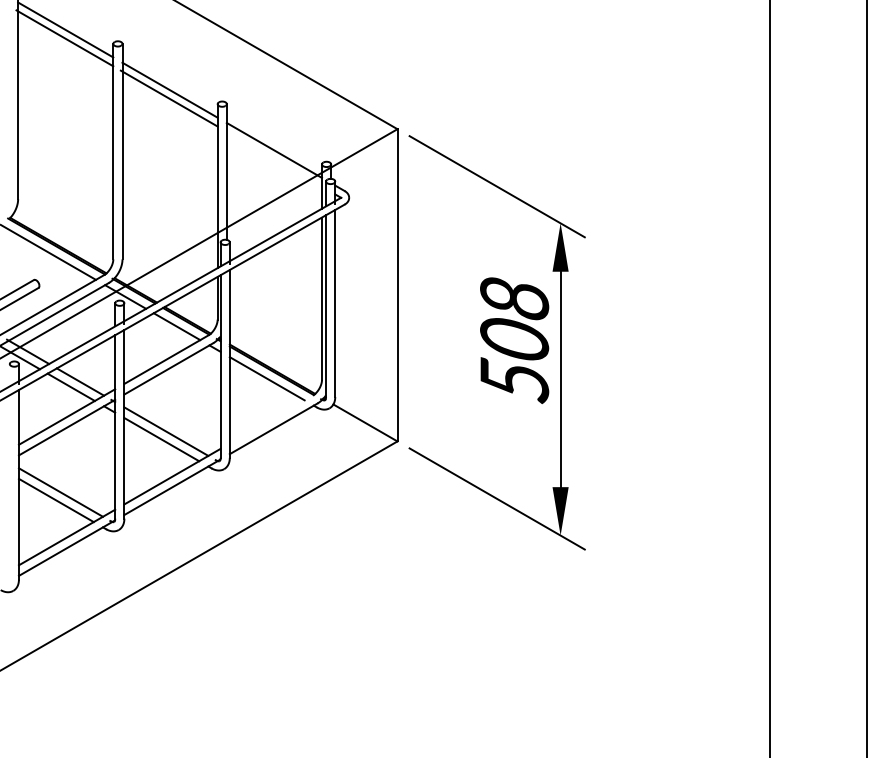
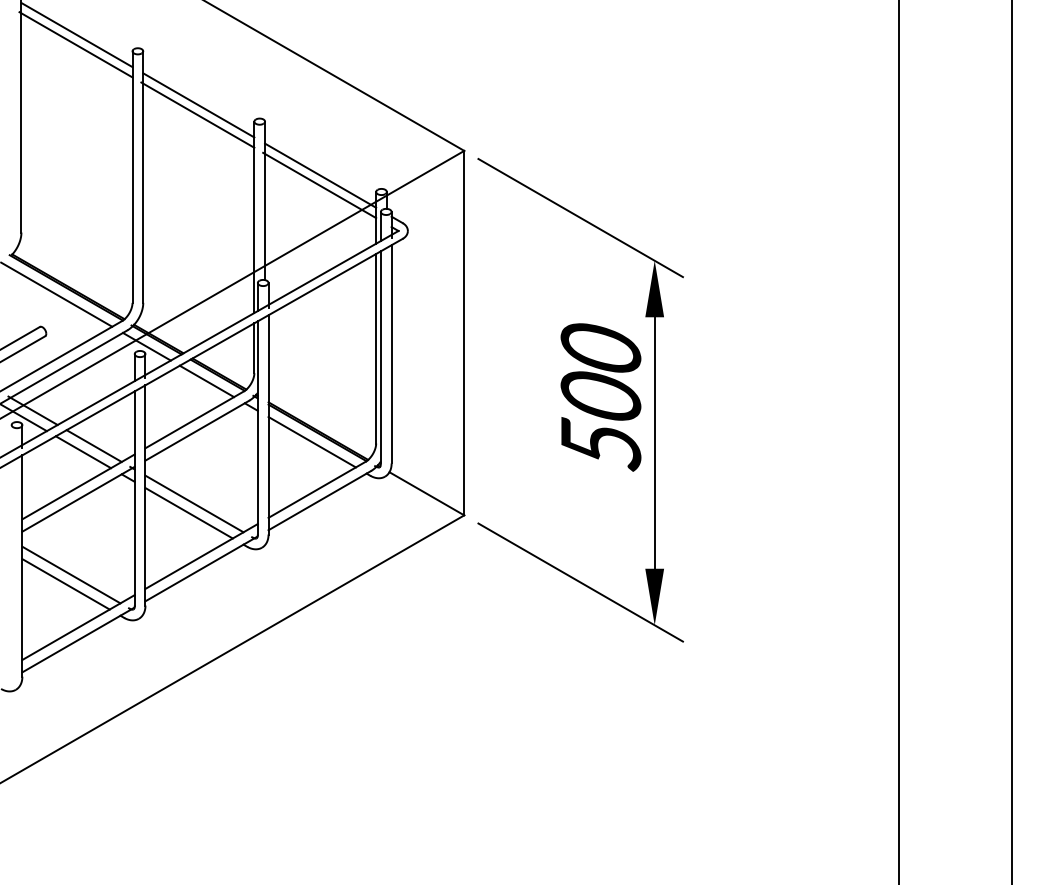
line: (273, 158) -> (319, 185), added
text: (515, 298) -> (601, 348), 508 -> 500
line: (270, 419) -> (316, 489), added

